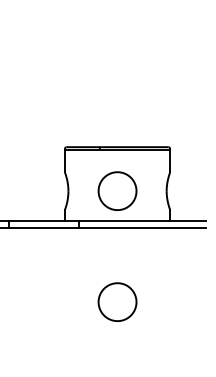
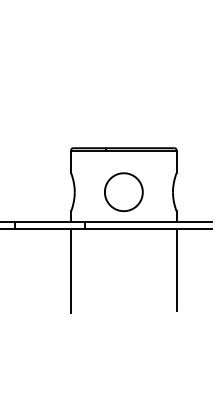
line: (170, 268) -> (176, 269), added
line: (65, 269) -> (71, 270), added
part: (117, 302) -> (123, 303), removed

